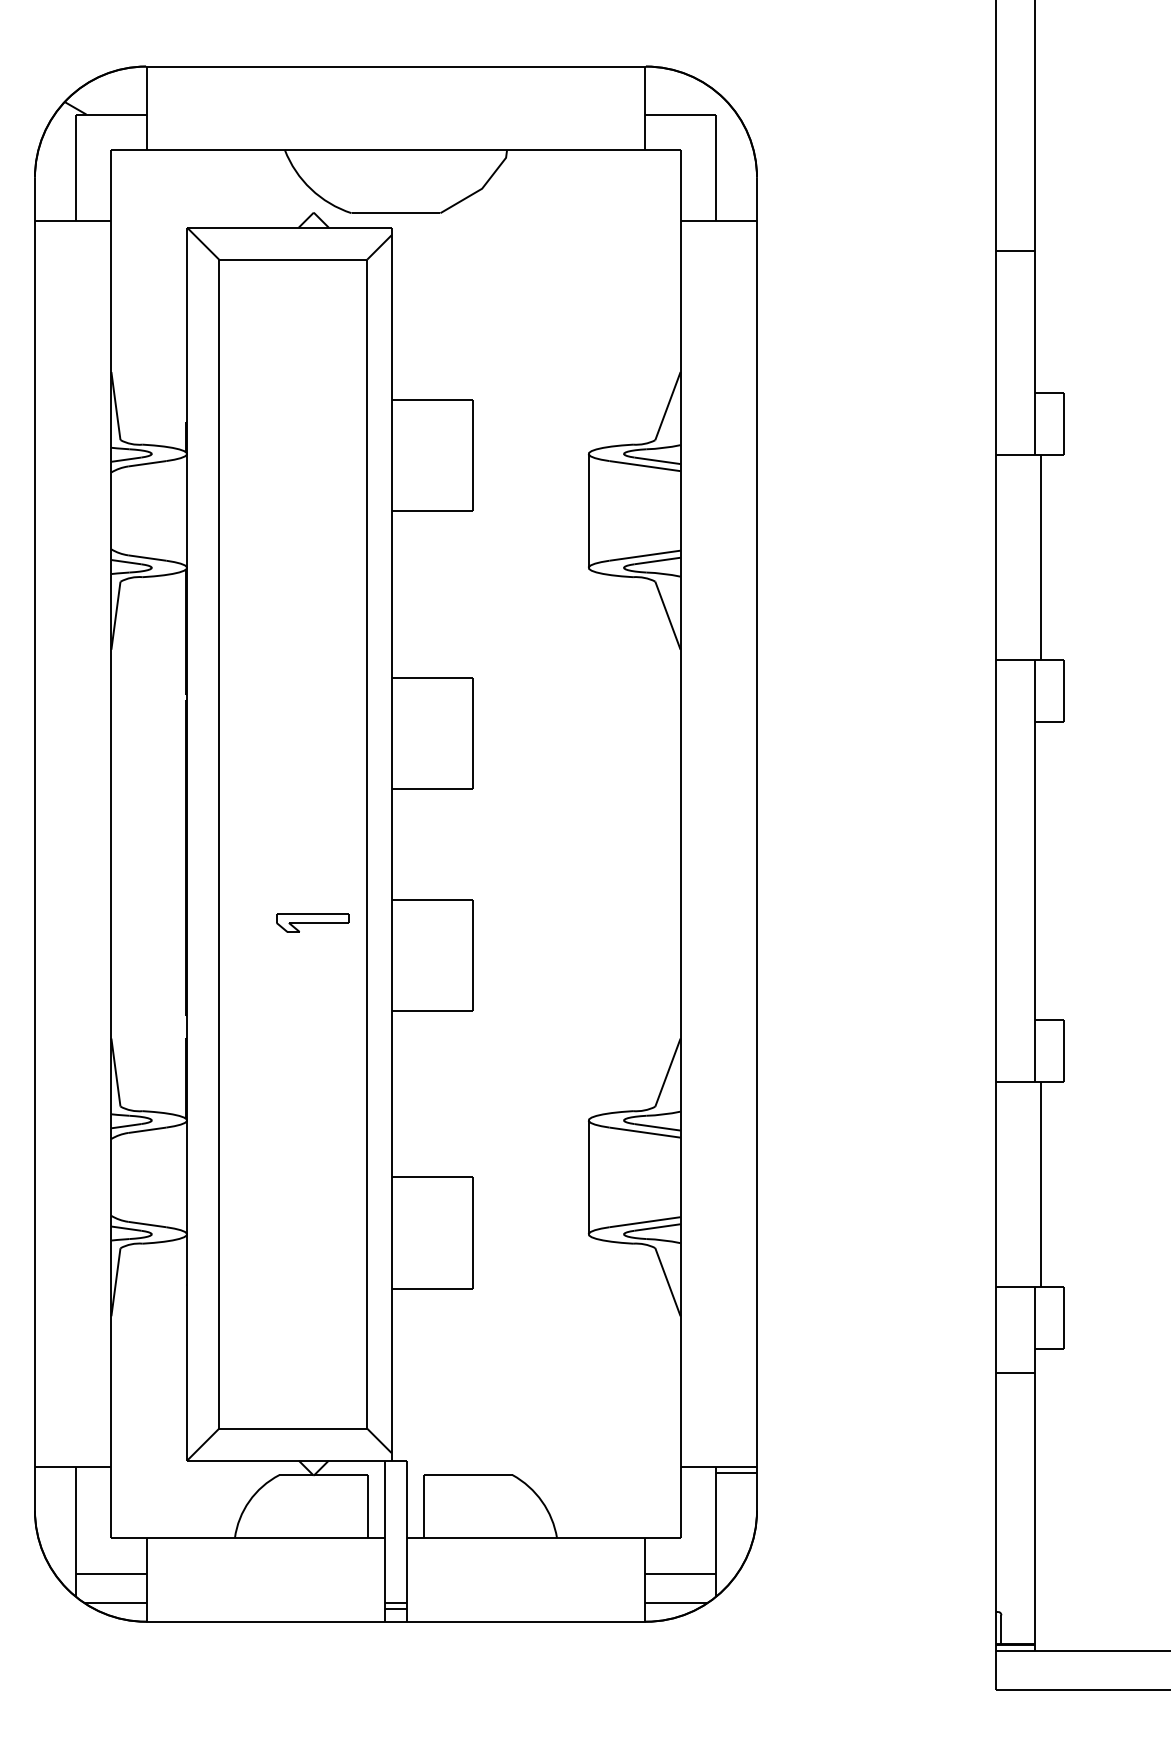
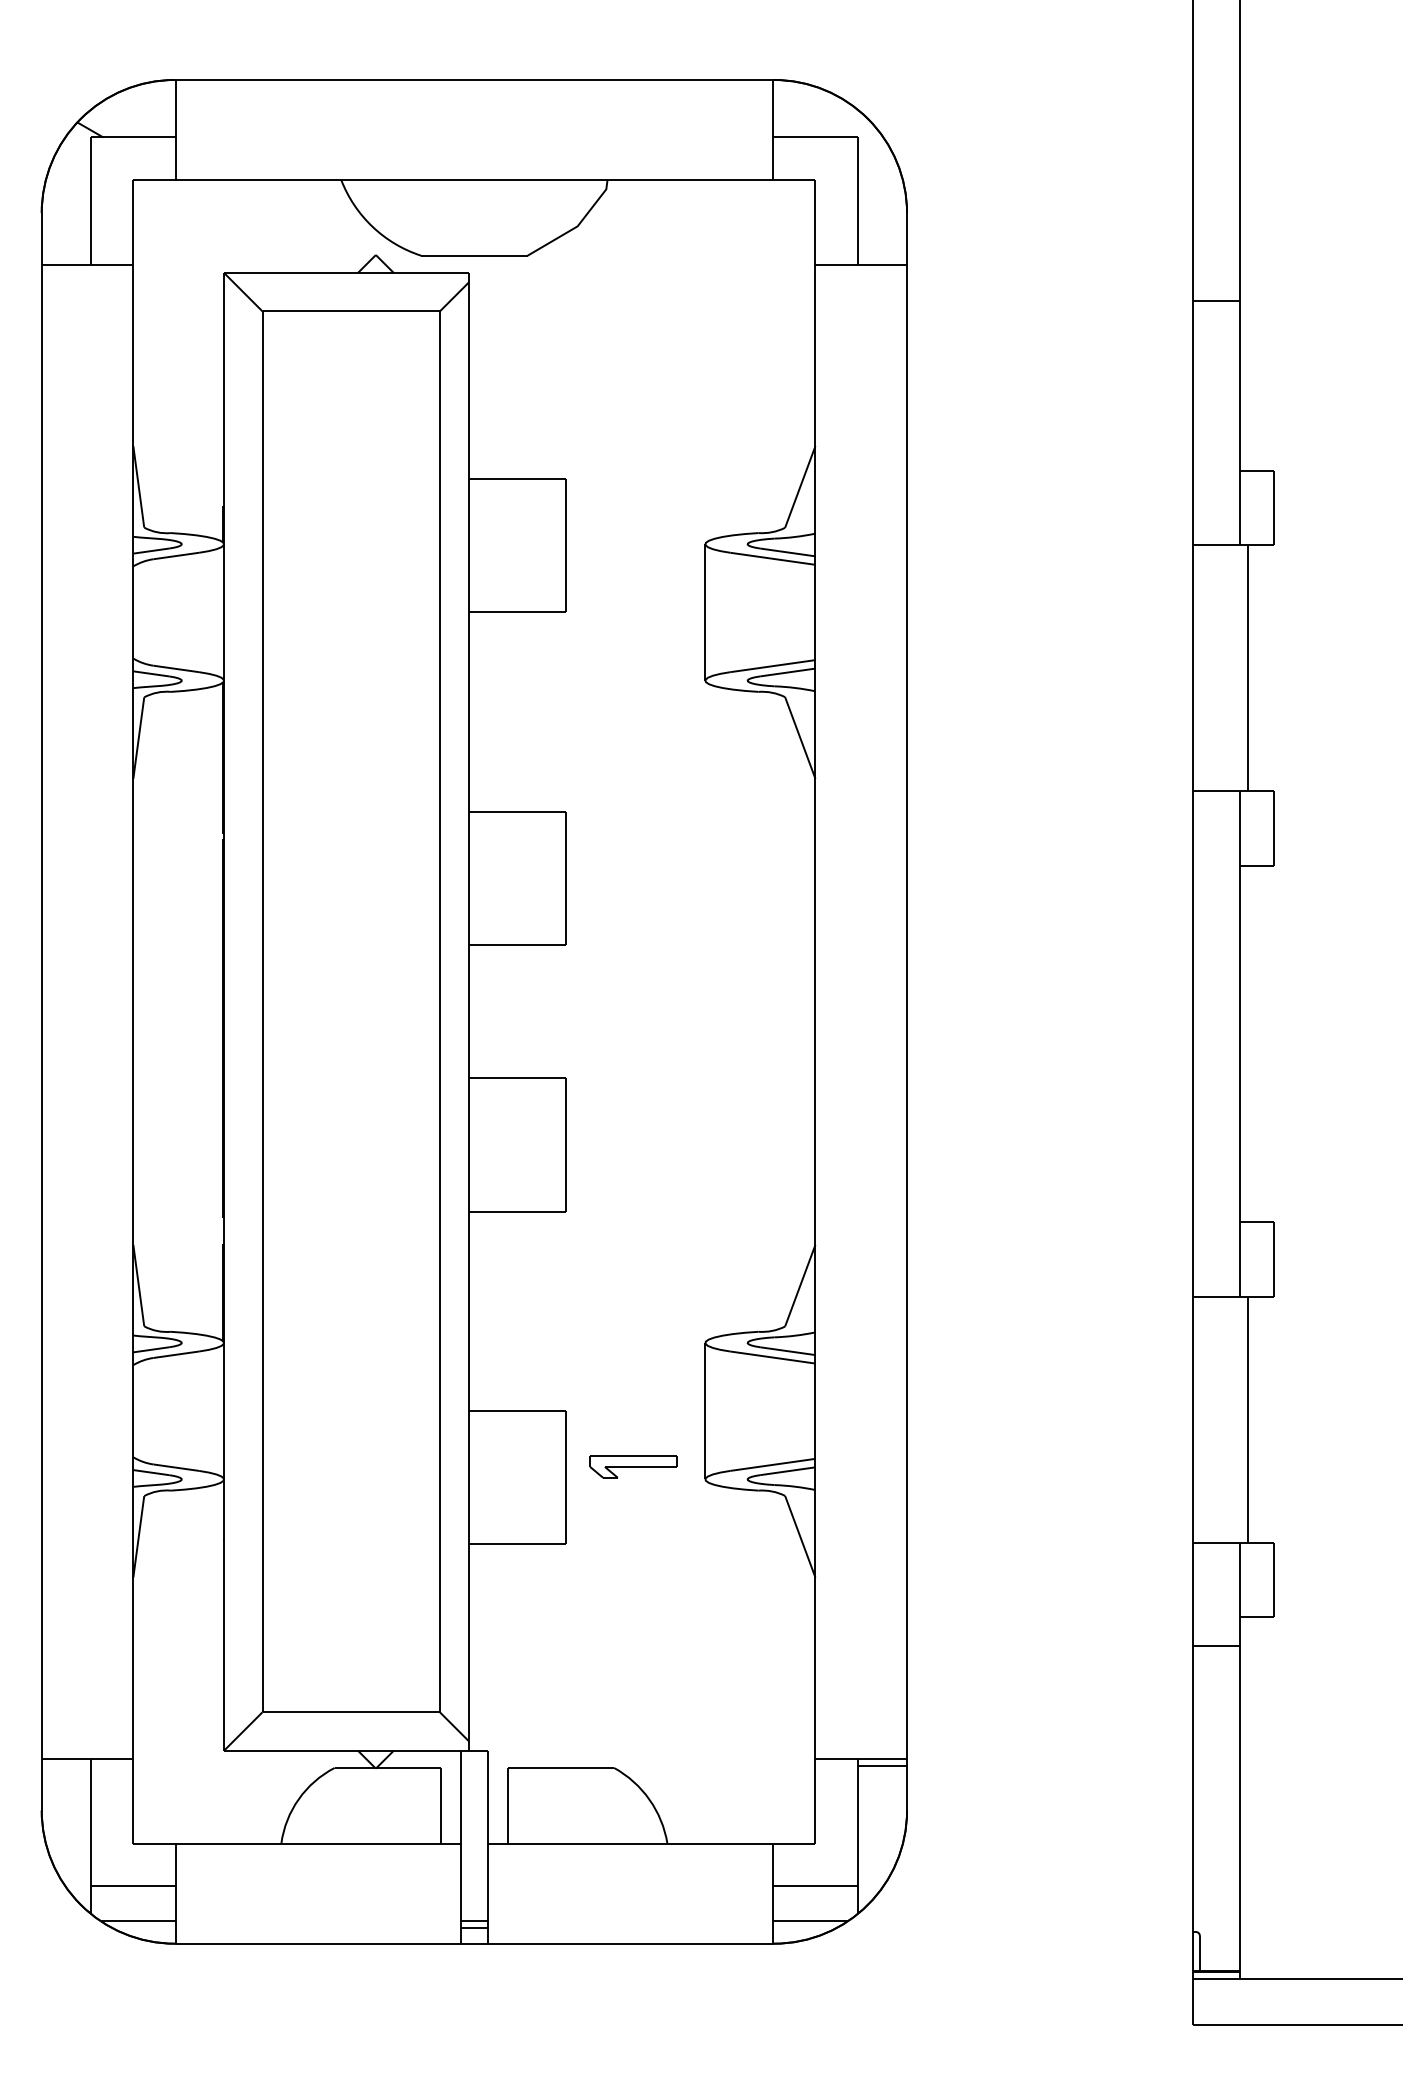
part: (312, 922) -> (633, 1466), moved

